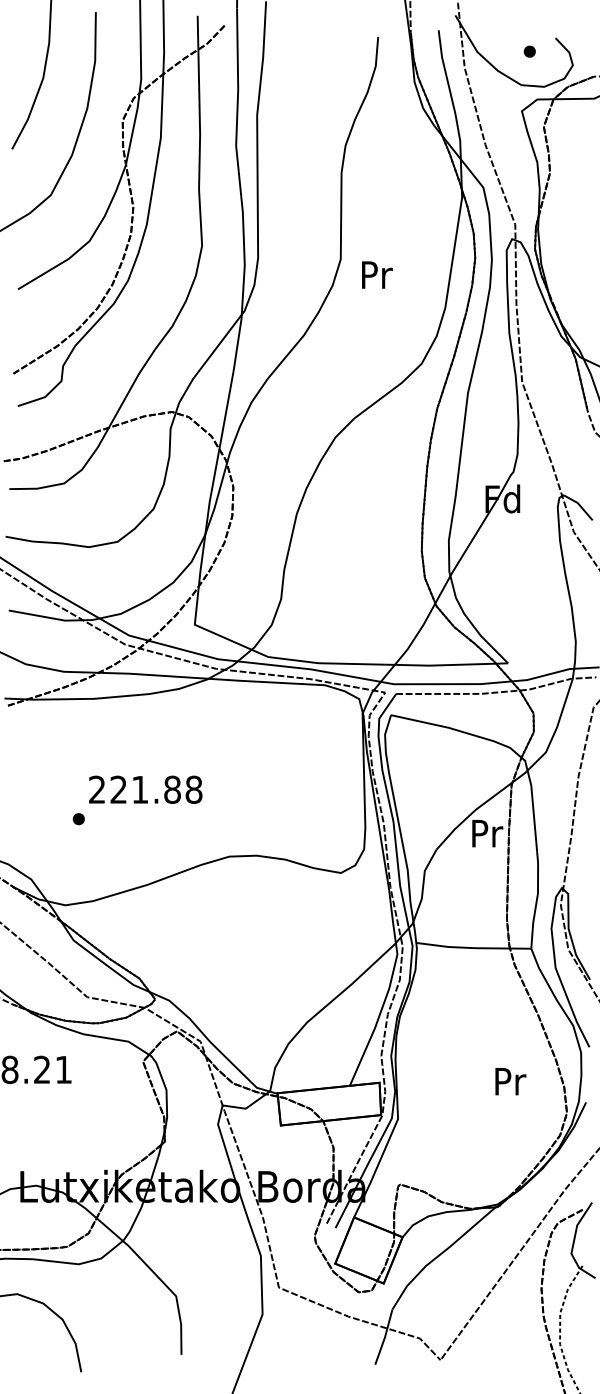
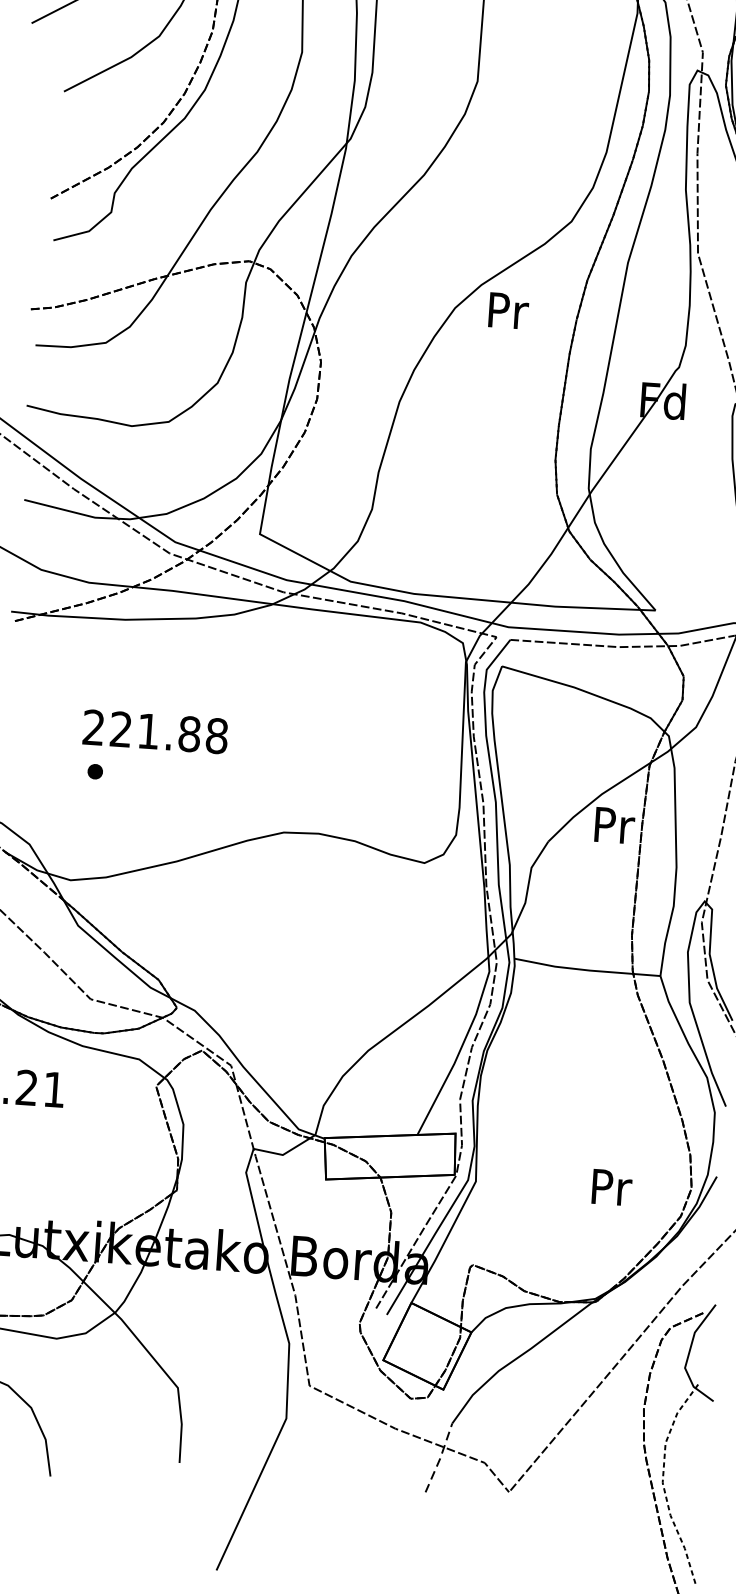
text: (377, 274) -> (508, 310), moved
text: (145, 789) -> (155, 731), moved
text: (510, 1081) -> (611, 1187), moved
line: (384, 1337) -> (439, 1458), solid -> dashed

